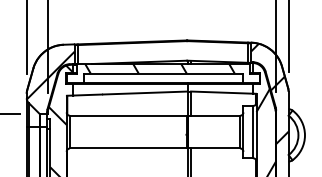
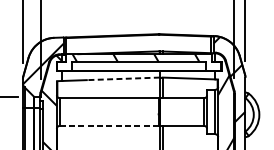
line: (144, 93) -> (122, 79), solid -> dashed
line: (128, 148) -> (109, 125), solid -> dashed

